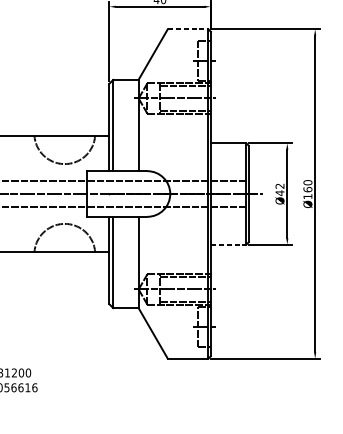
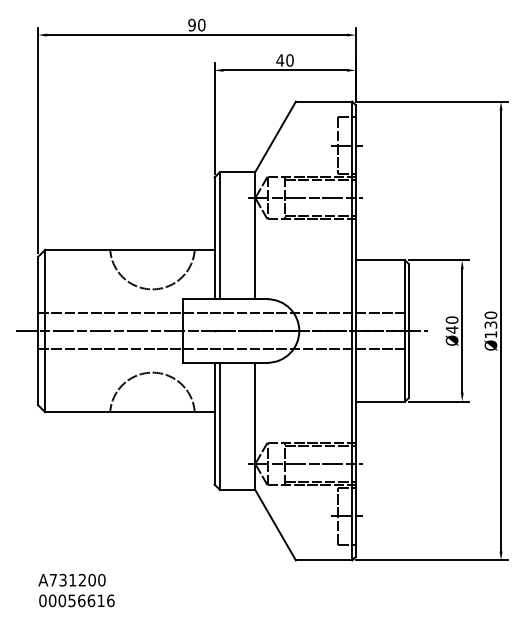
line: (188, 29) -> (324, 101), dashed -> solid
text: (279, 185) -> (451, 319), Ø42 -> Ø40
text: (307, 189) -> (490, 324), Ø160 -> Ø130
line: (228, 244) -> (380, 401), dashed -> solid

